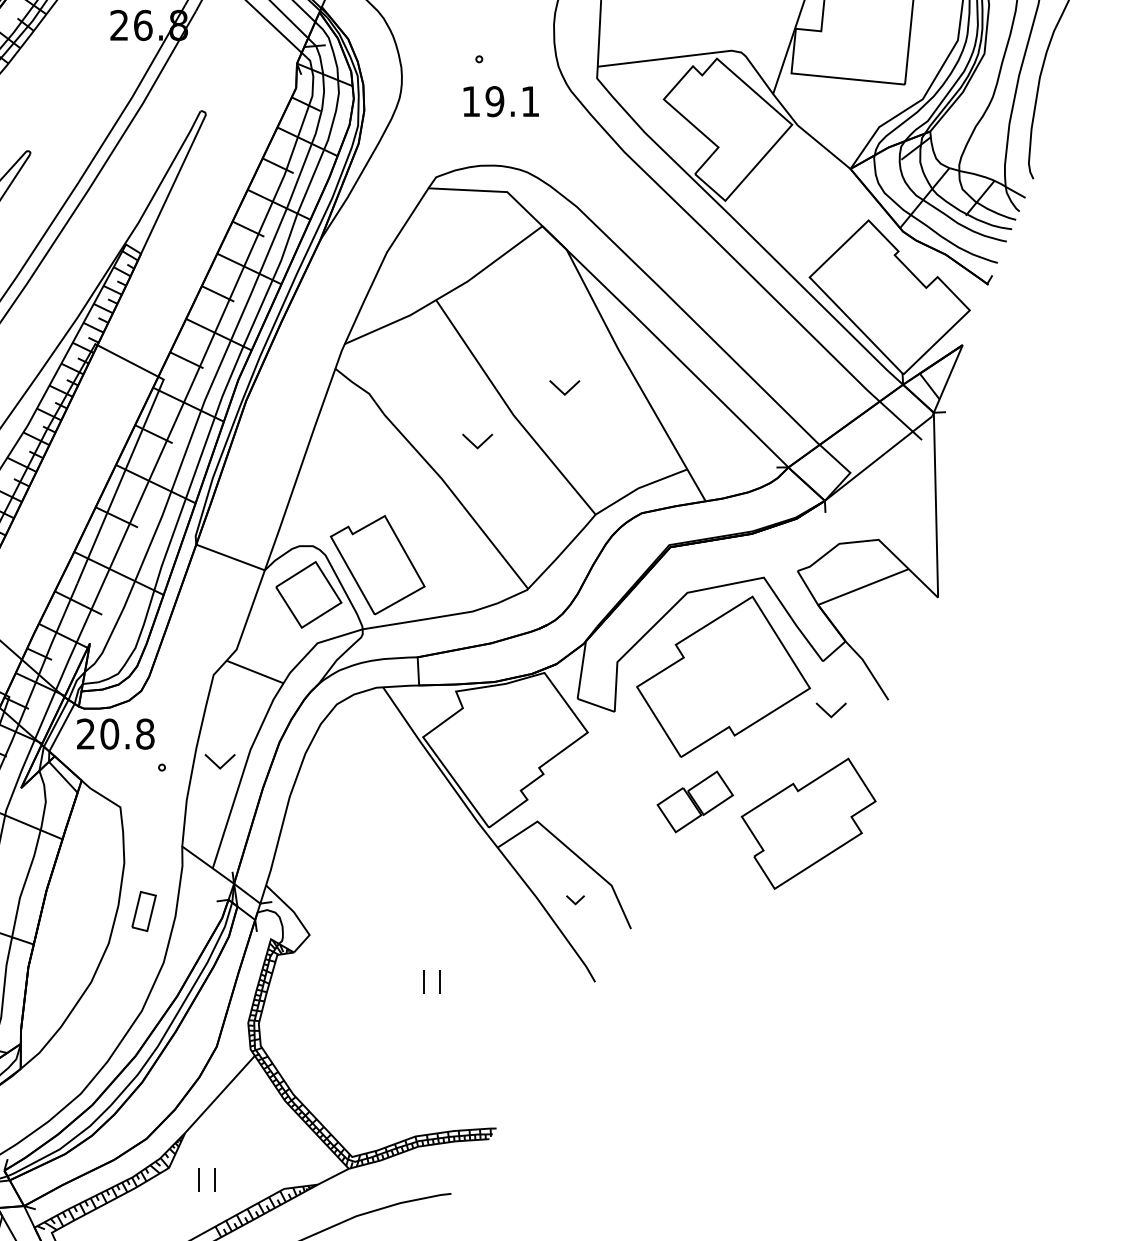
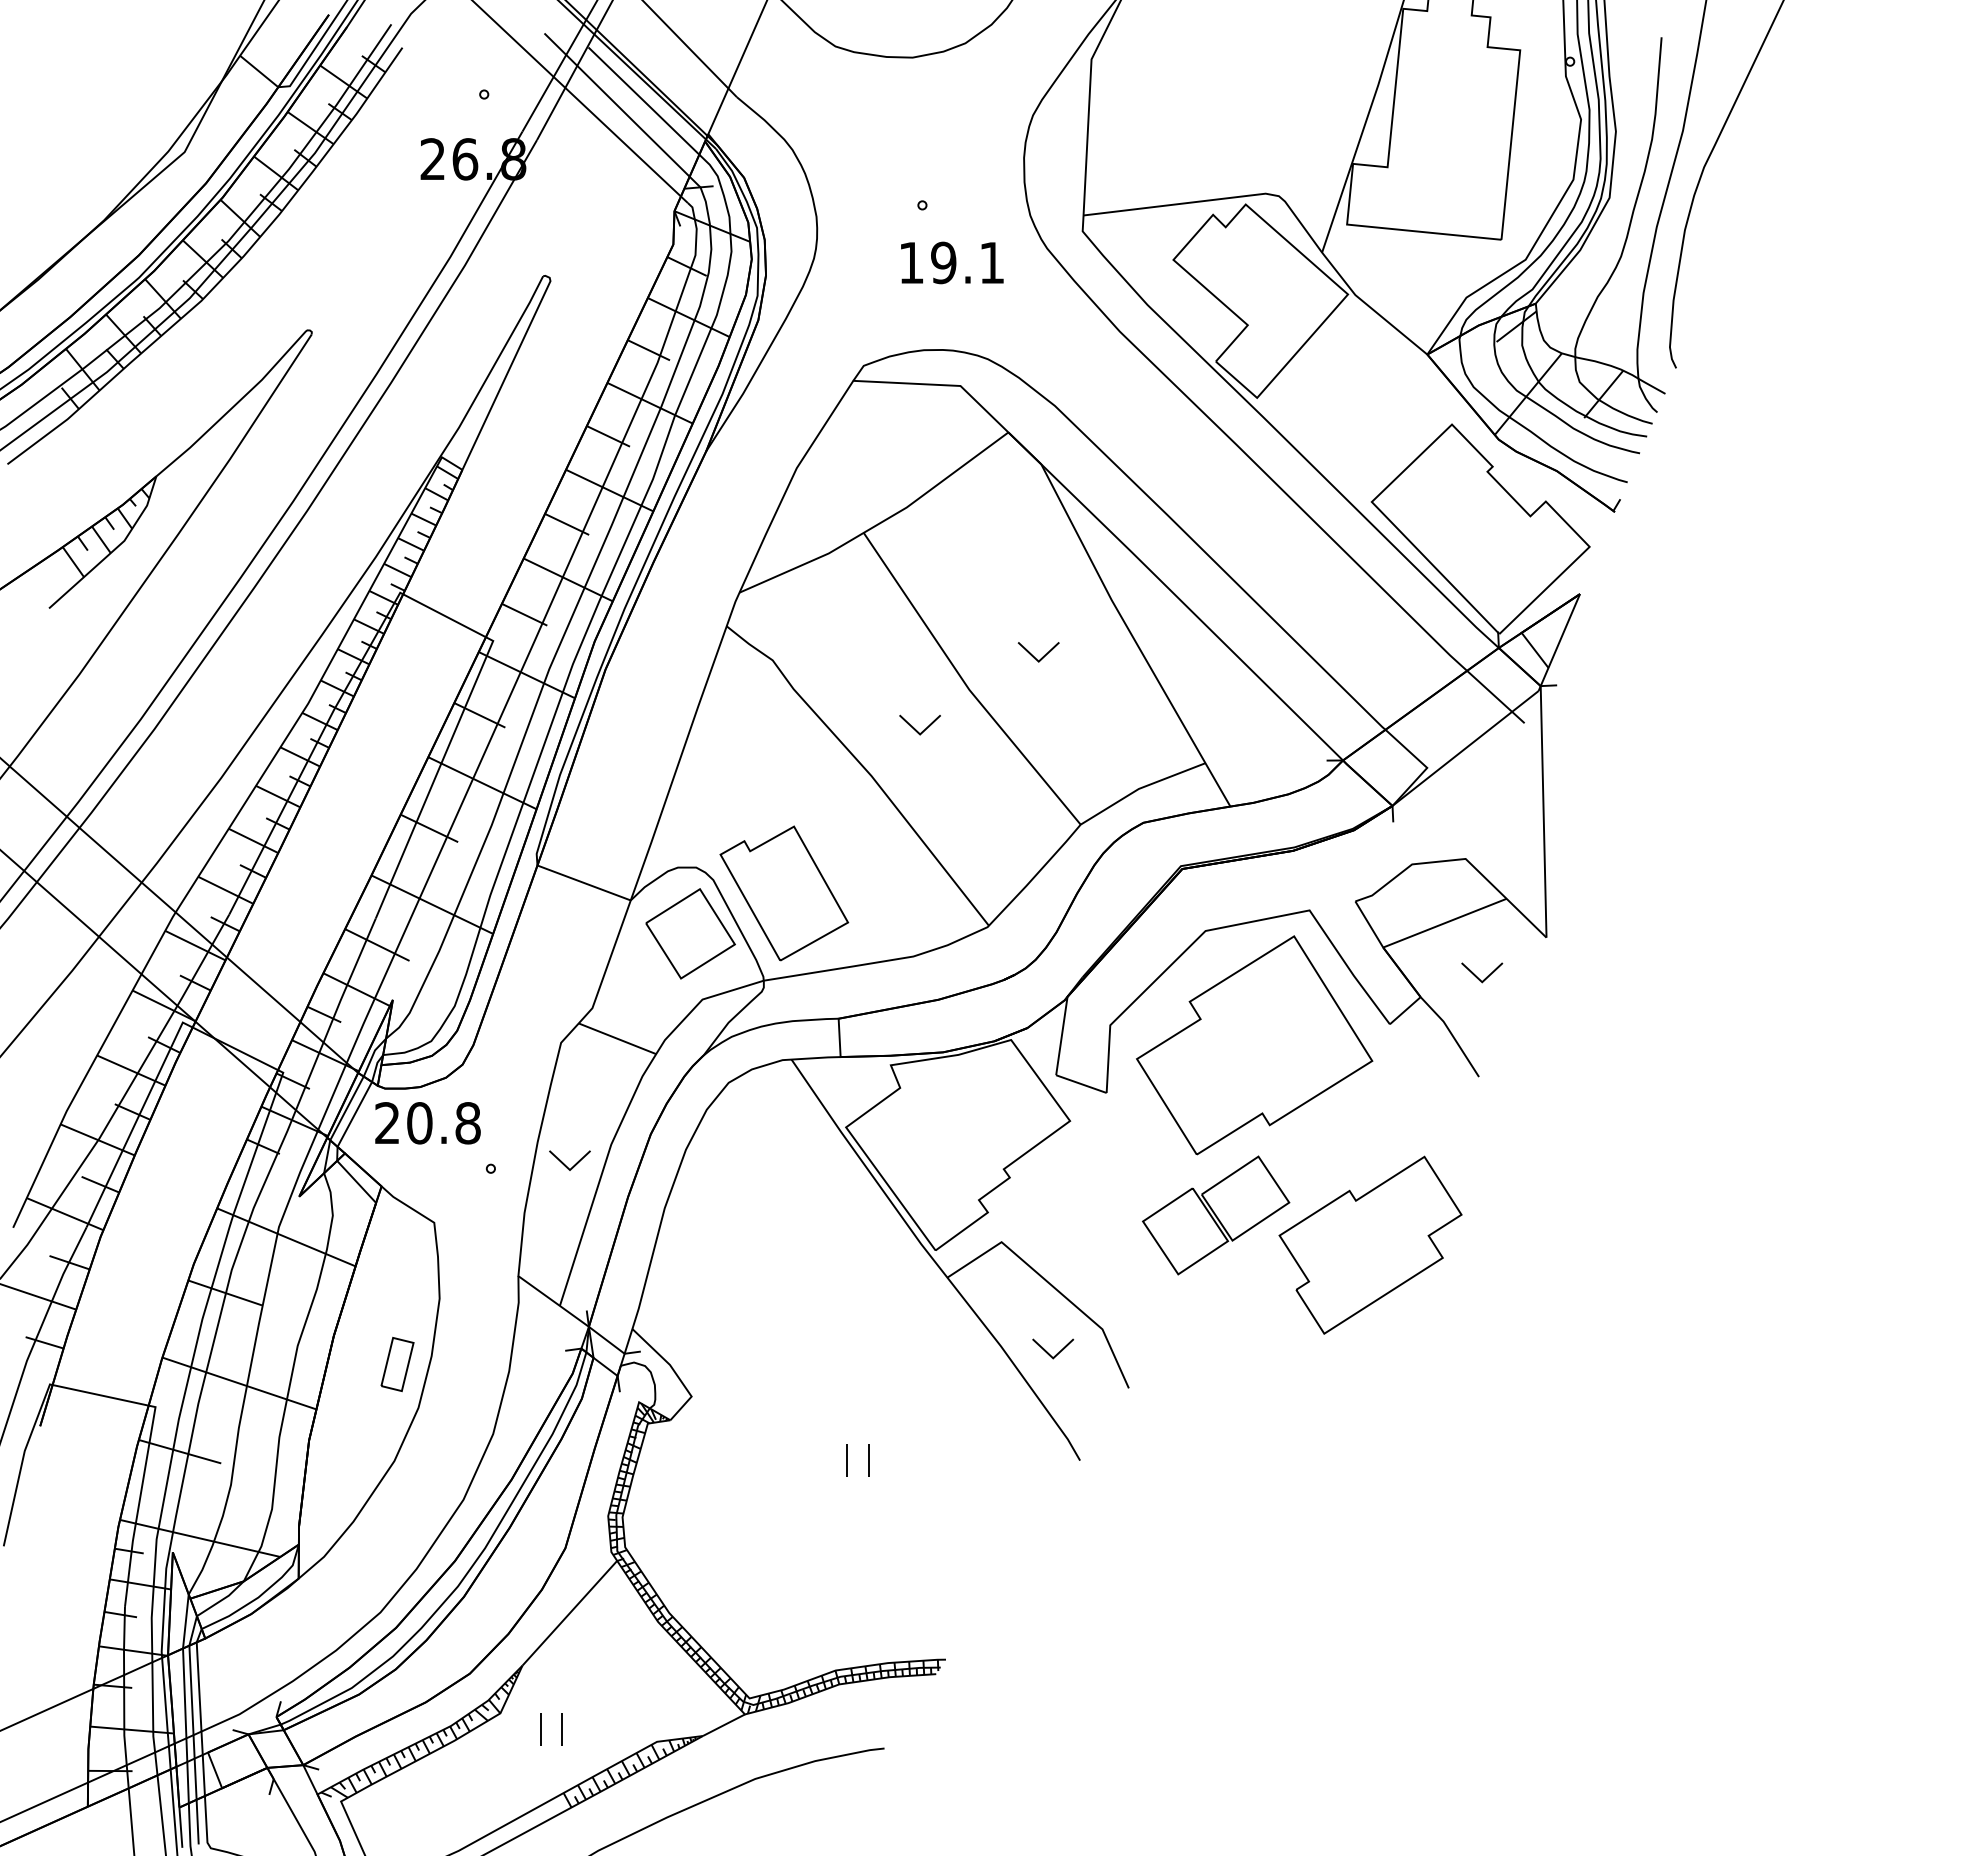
part: (831, 710) -> (1482, 972), moved
part: (695, 801) -> (1216, 1215), size x1.43
part: (575, 899) -> (1053, 1348), size x1.67
part: (144, 911) -> (397, 1364), moved

